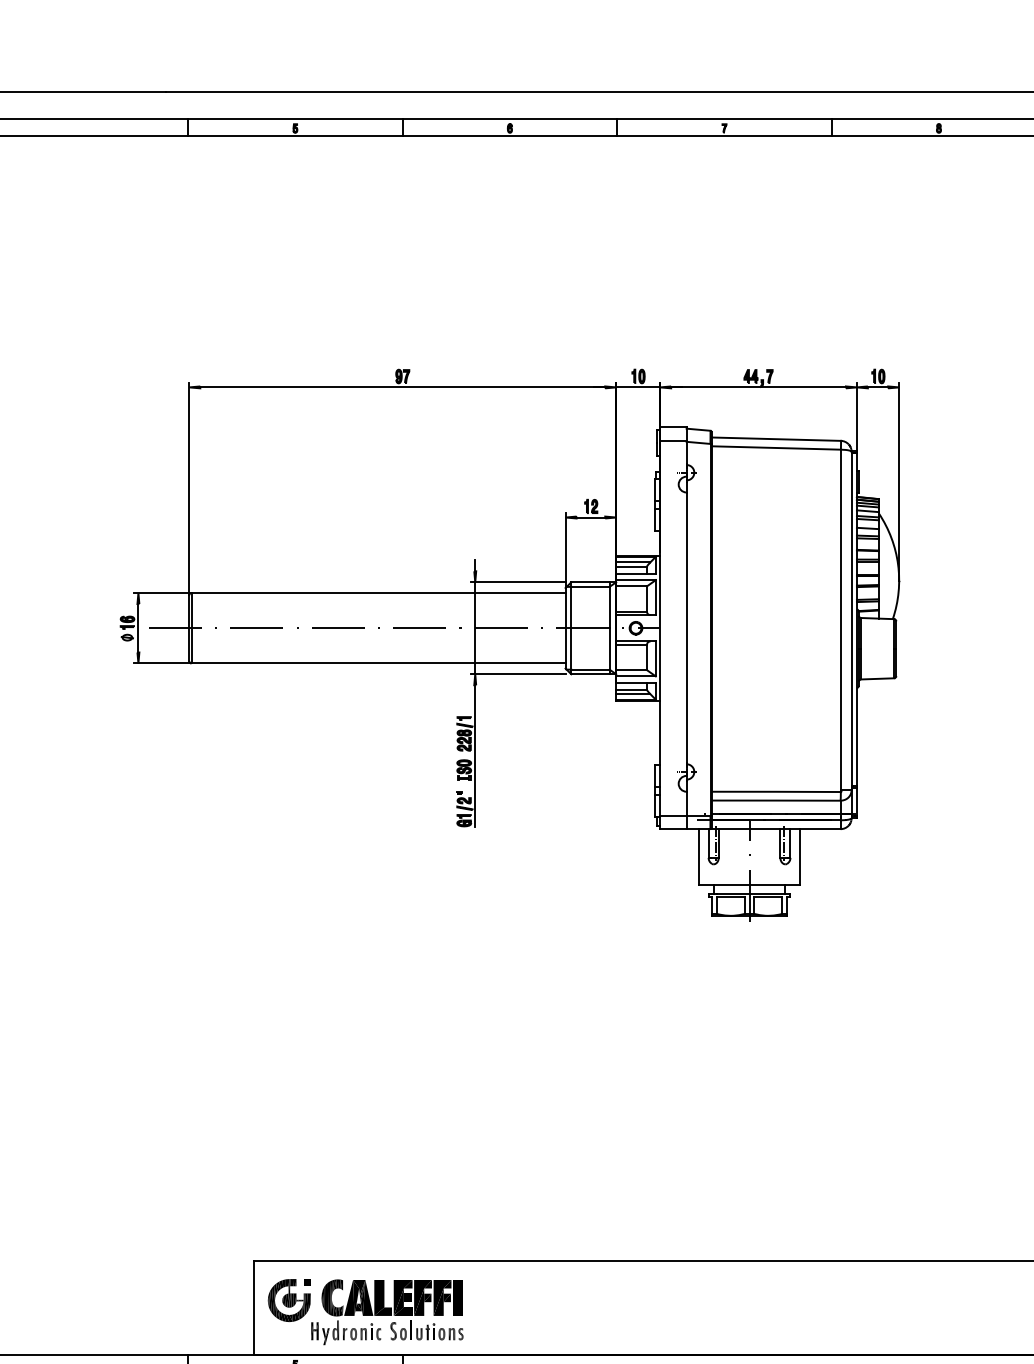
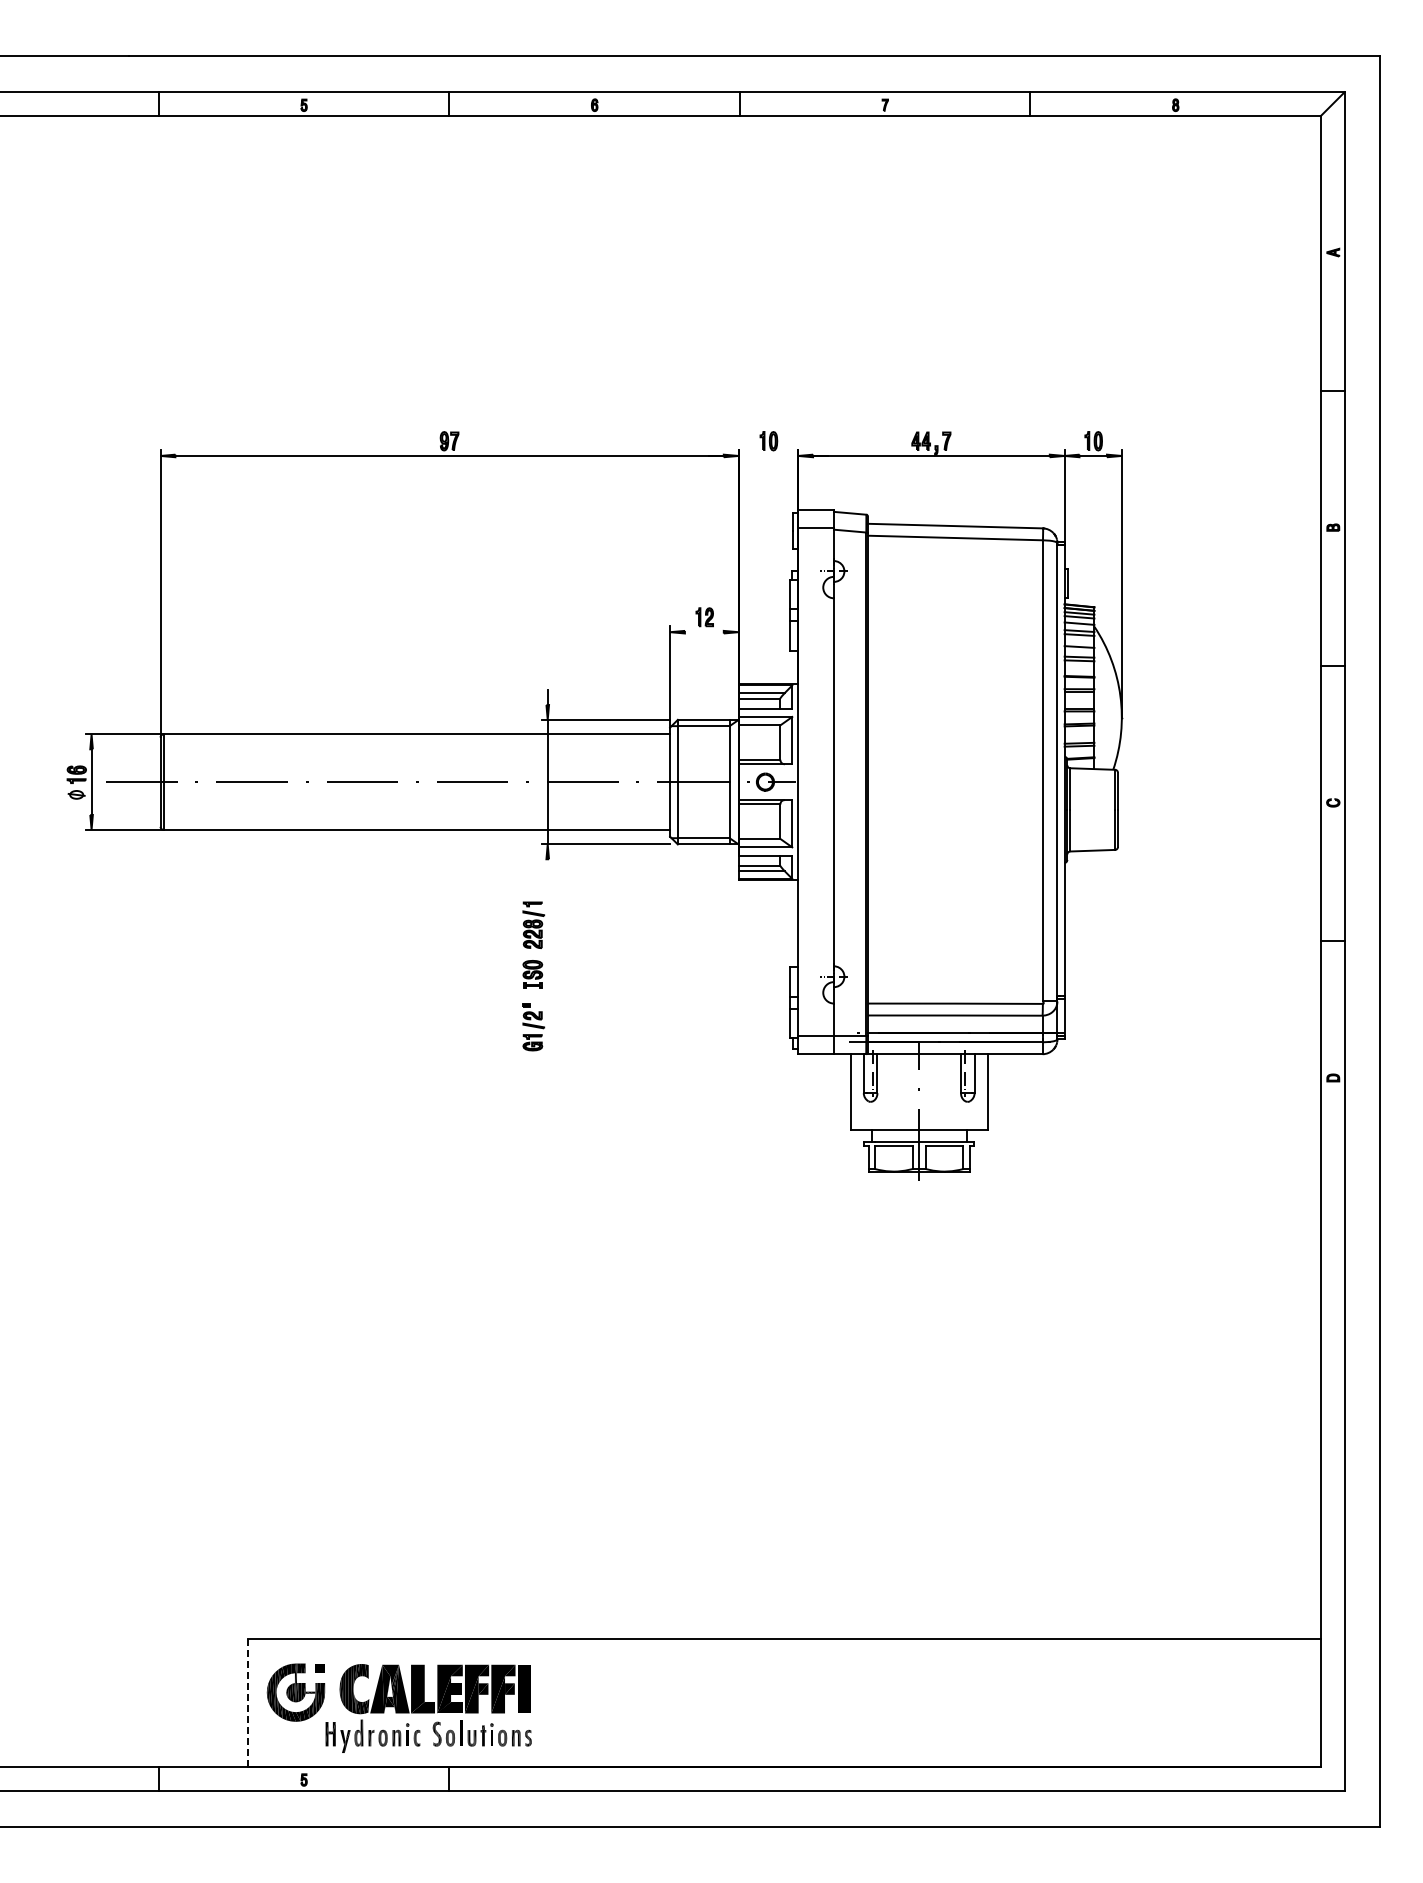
line: (638, 387) -> (768, 455), removed
line: (590, 517) -> (703, 632), removed
line: (475, 756) -> (547, 955), removed
line: (254, 1308) -> (248, 1703), solid -> dashed

